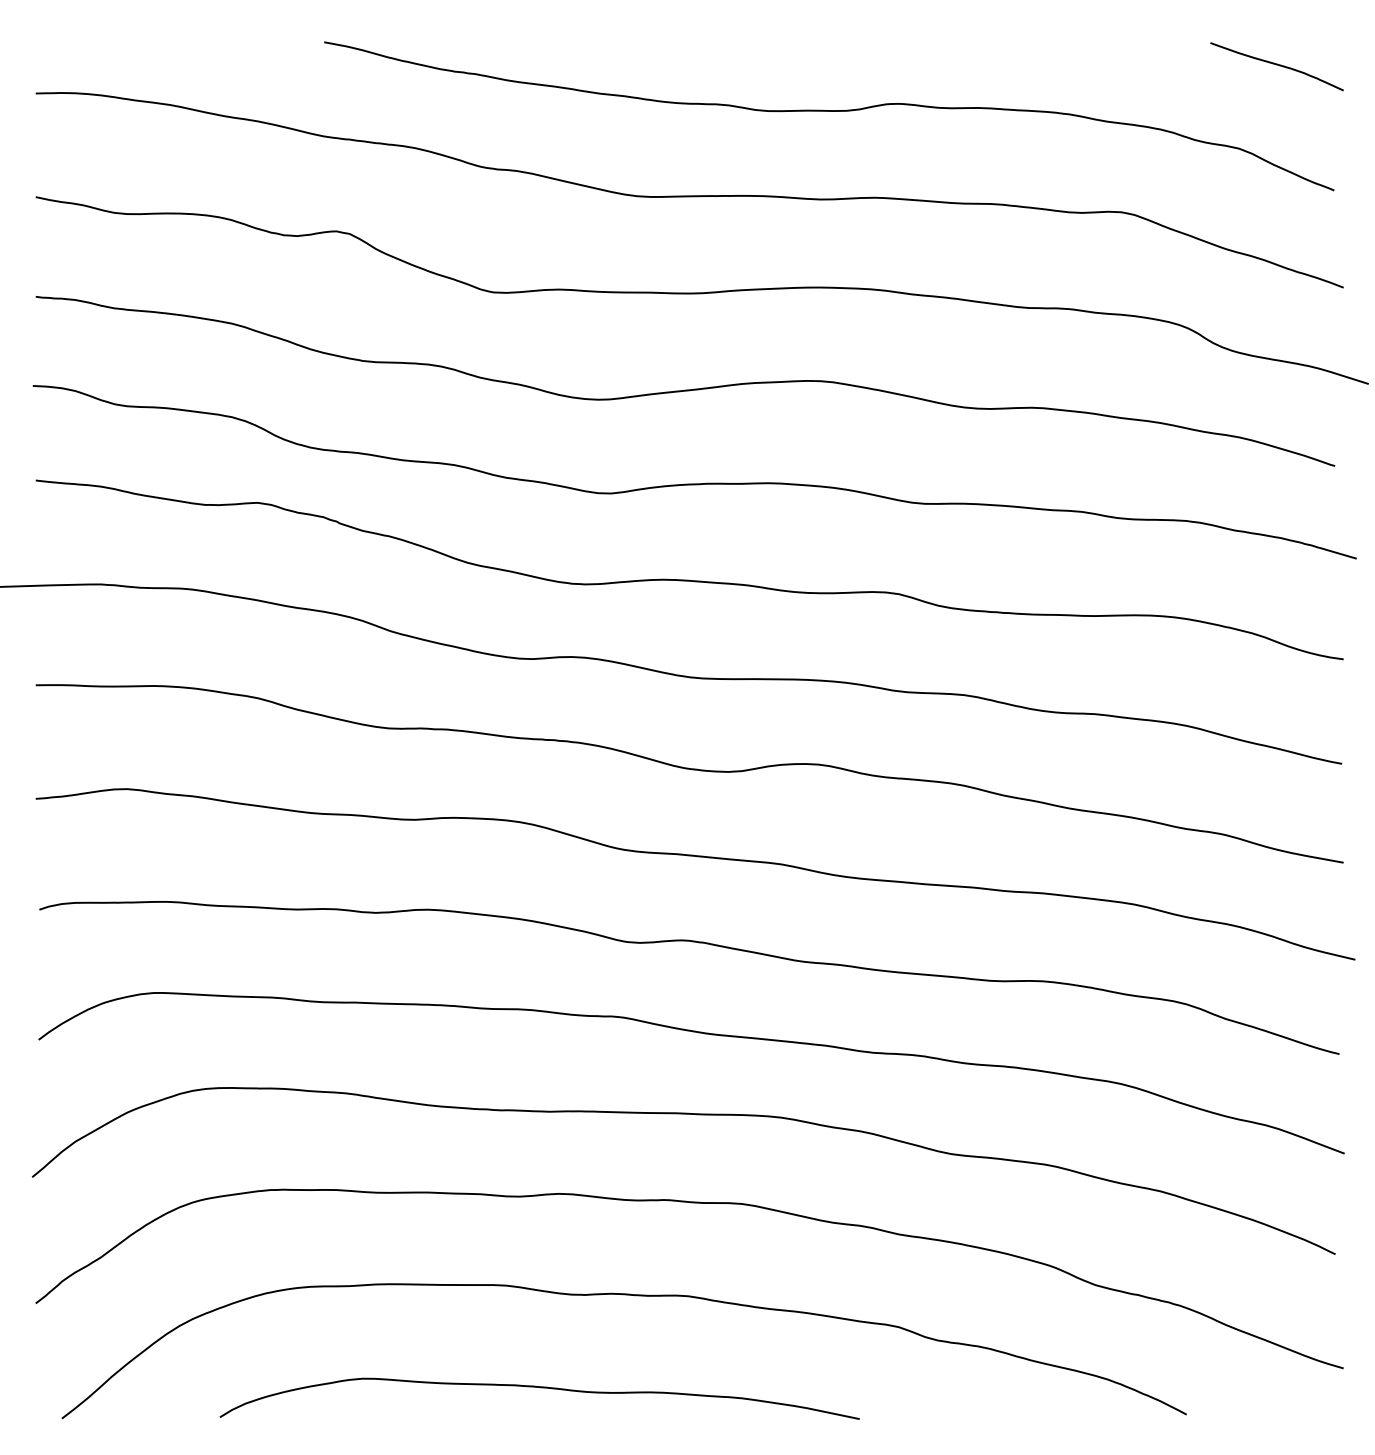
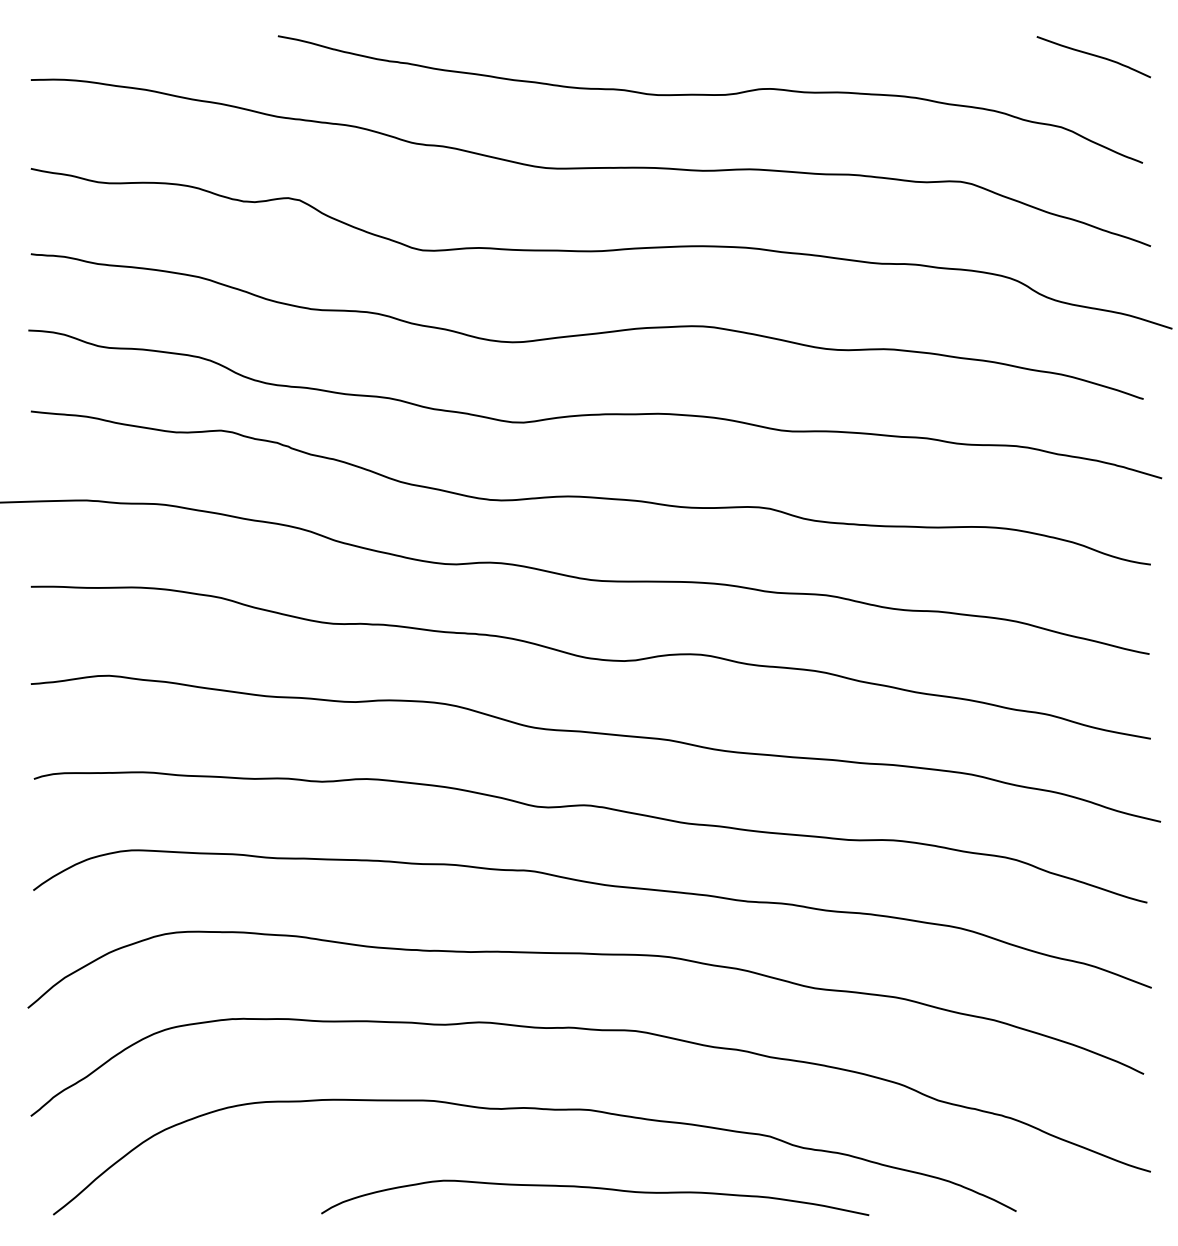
curve: (540, 1388) -> (595, 1189), moved

